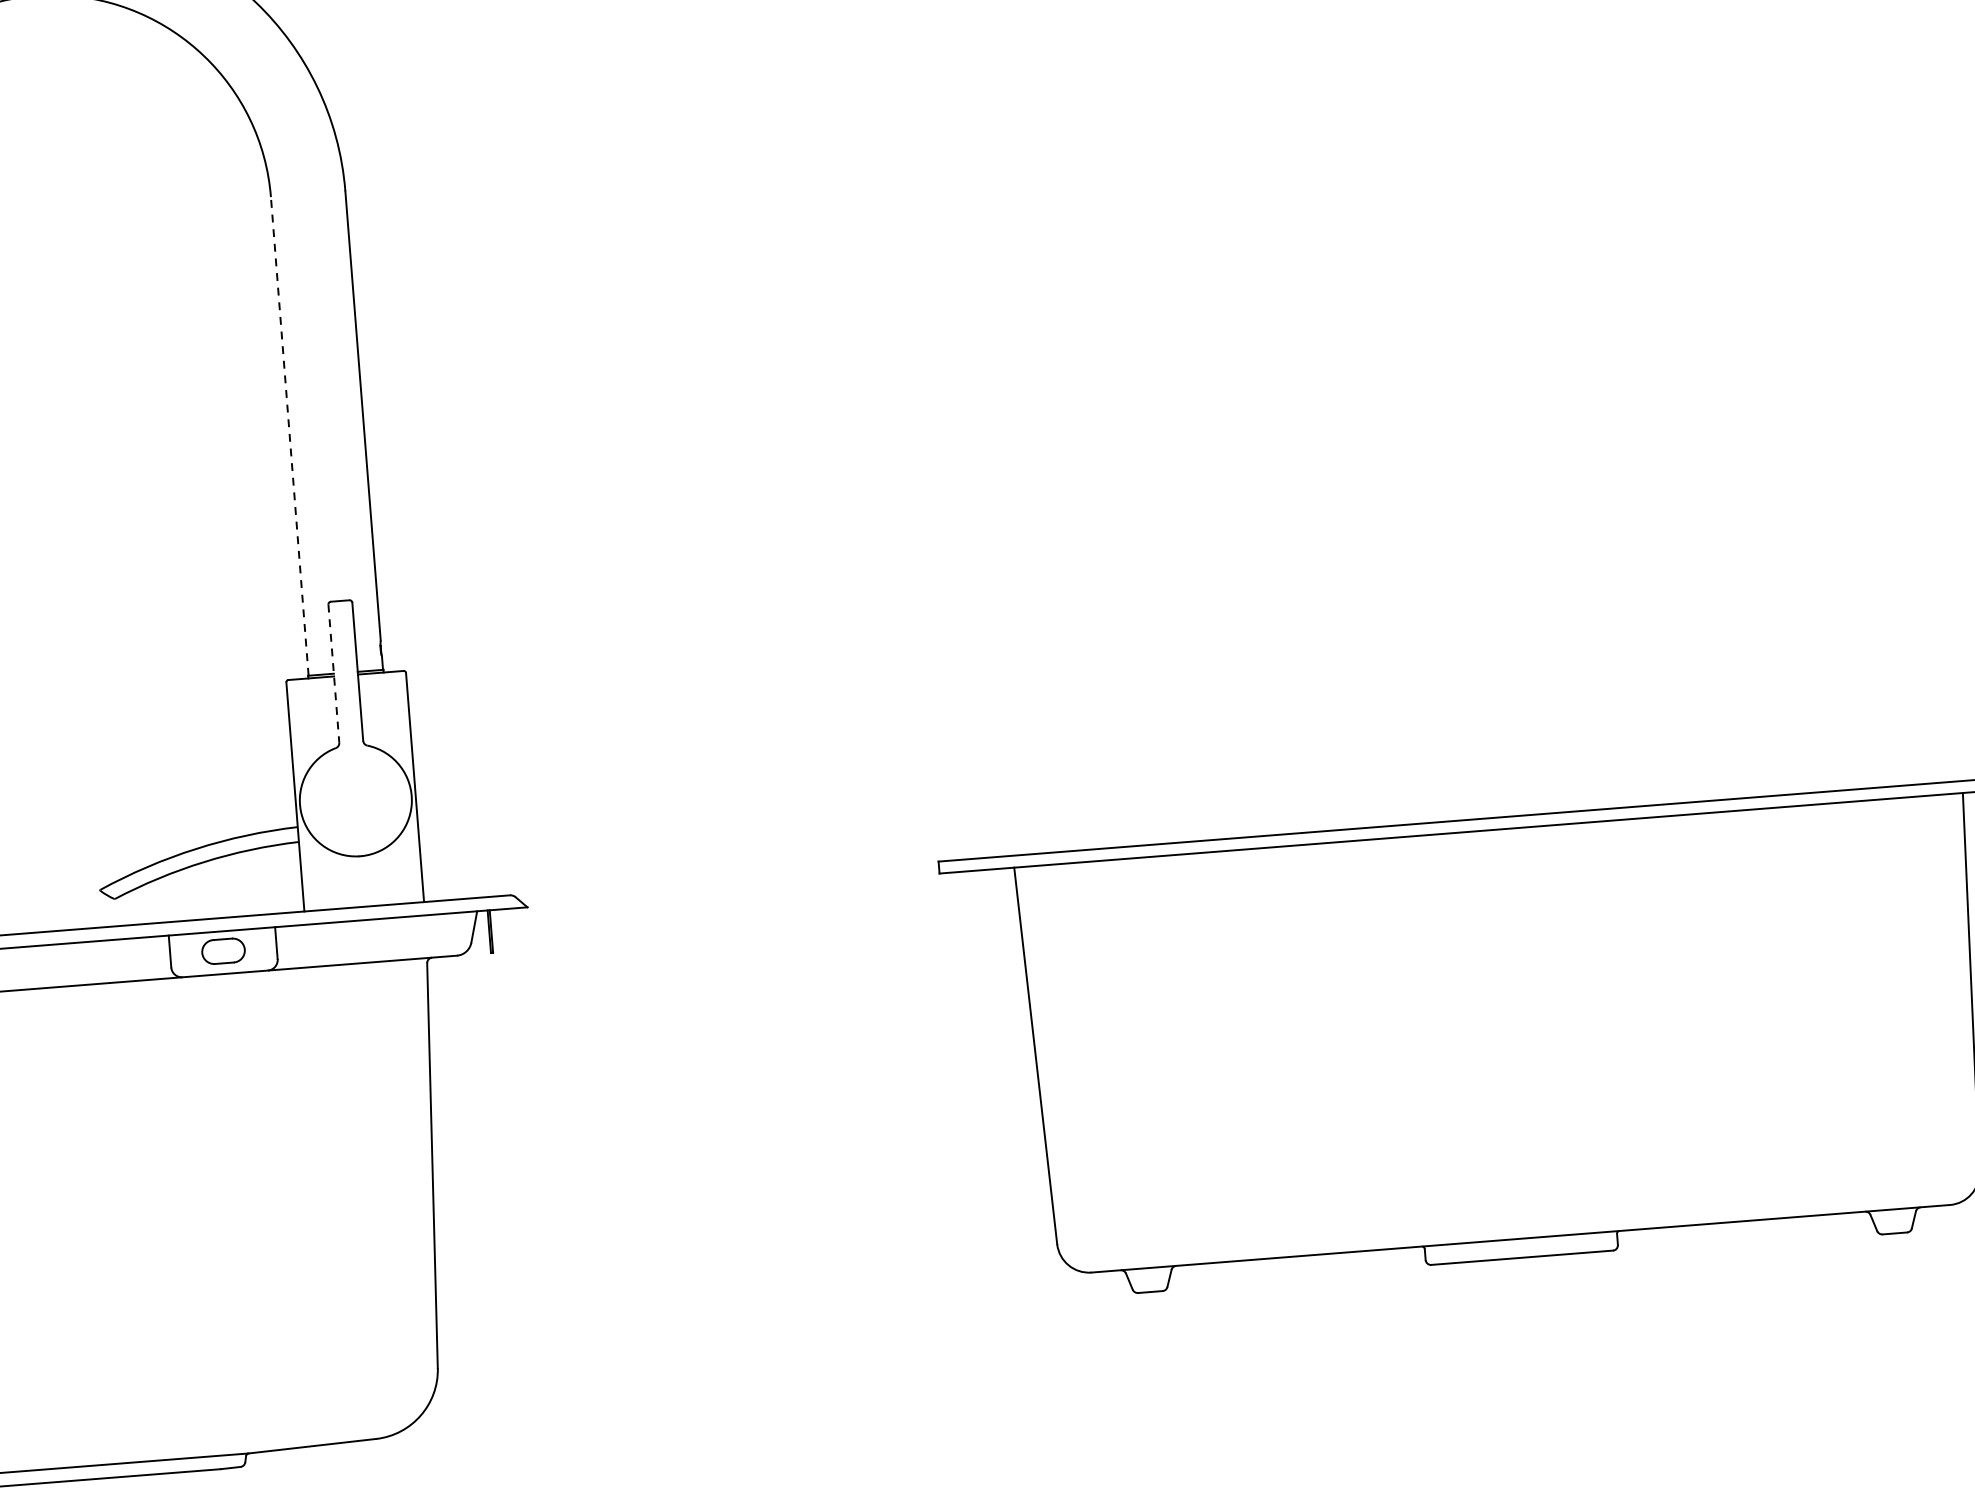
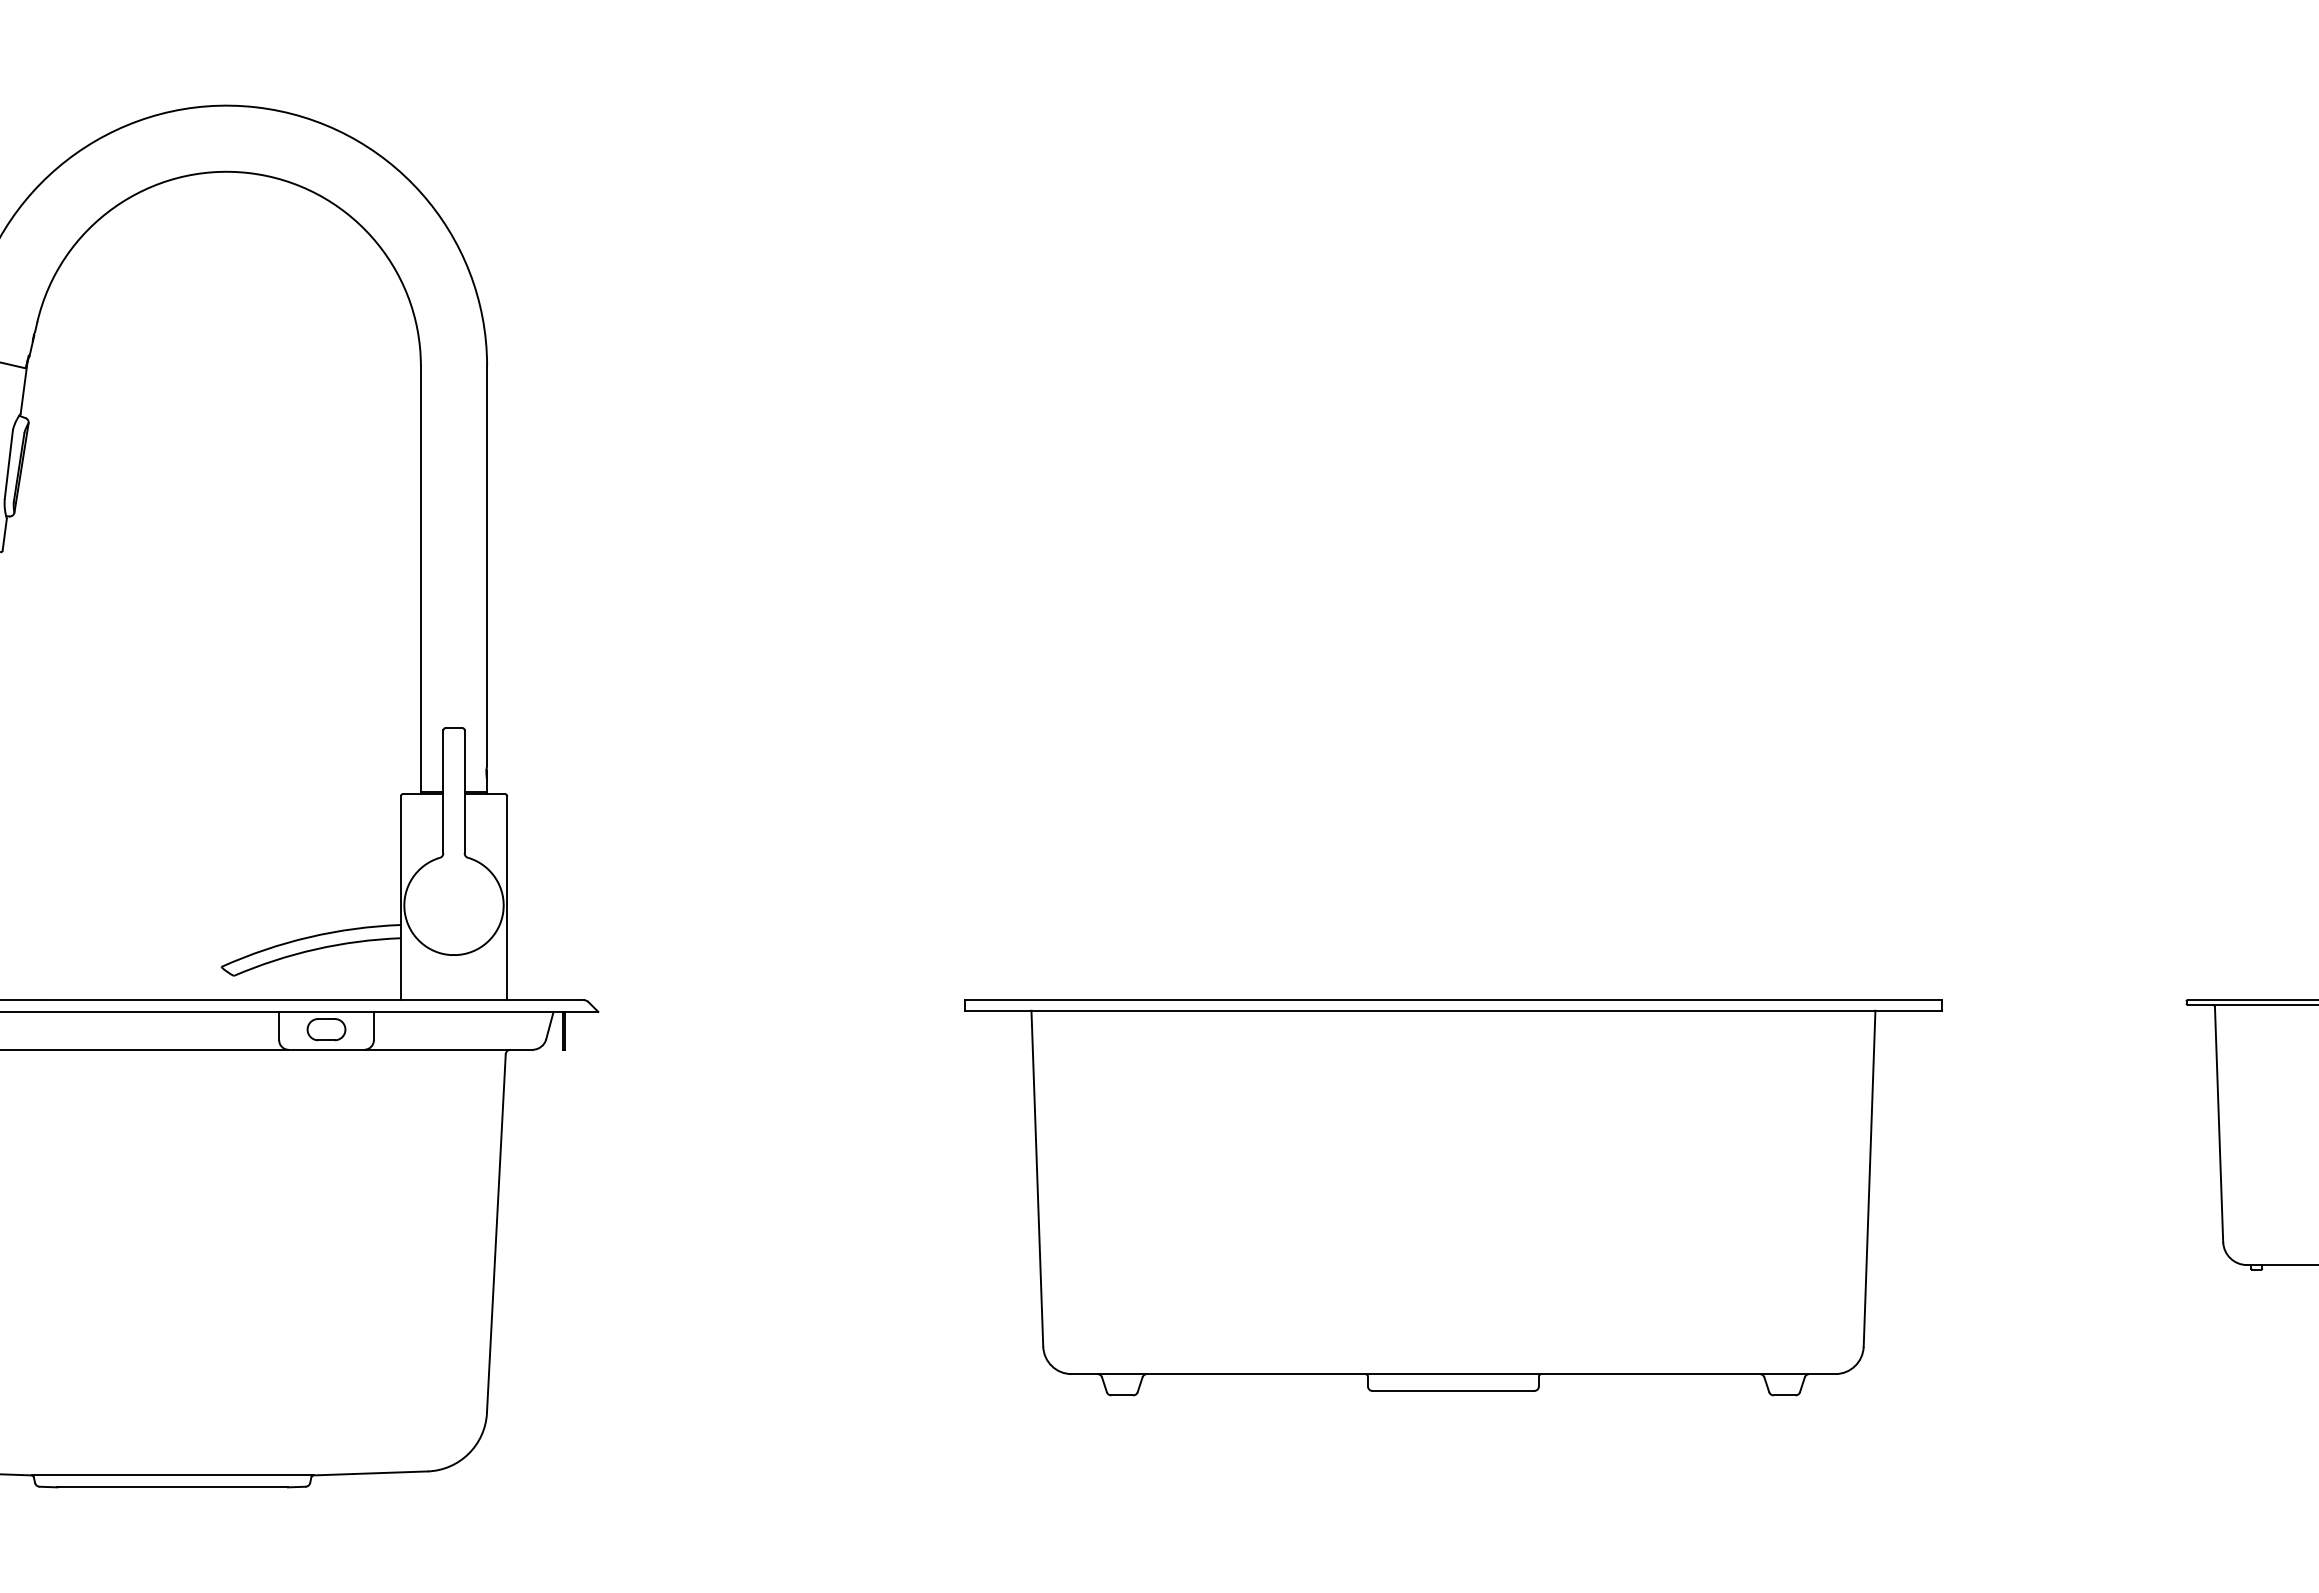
line: (289, 437) -> (420, 579), dashed -> solid
line: (334, 674) -> (443, 792), dashed -> solid

